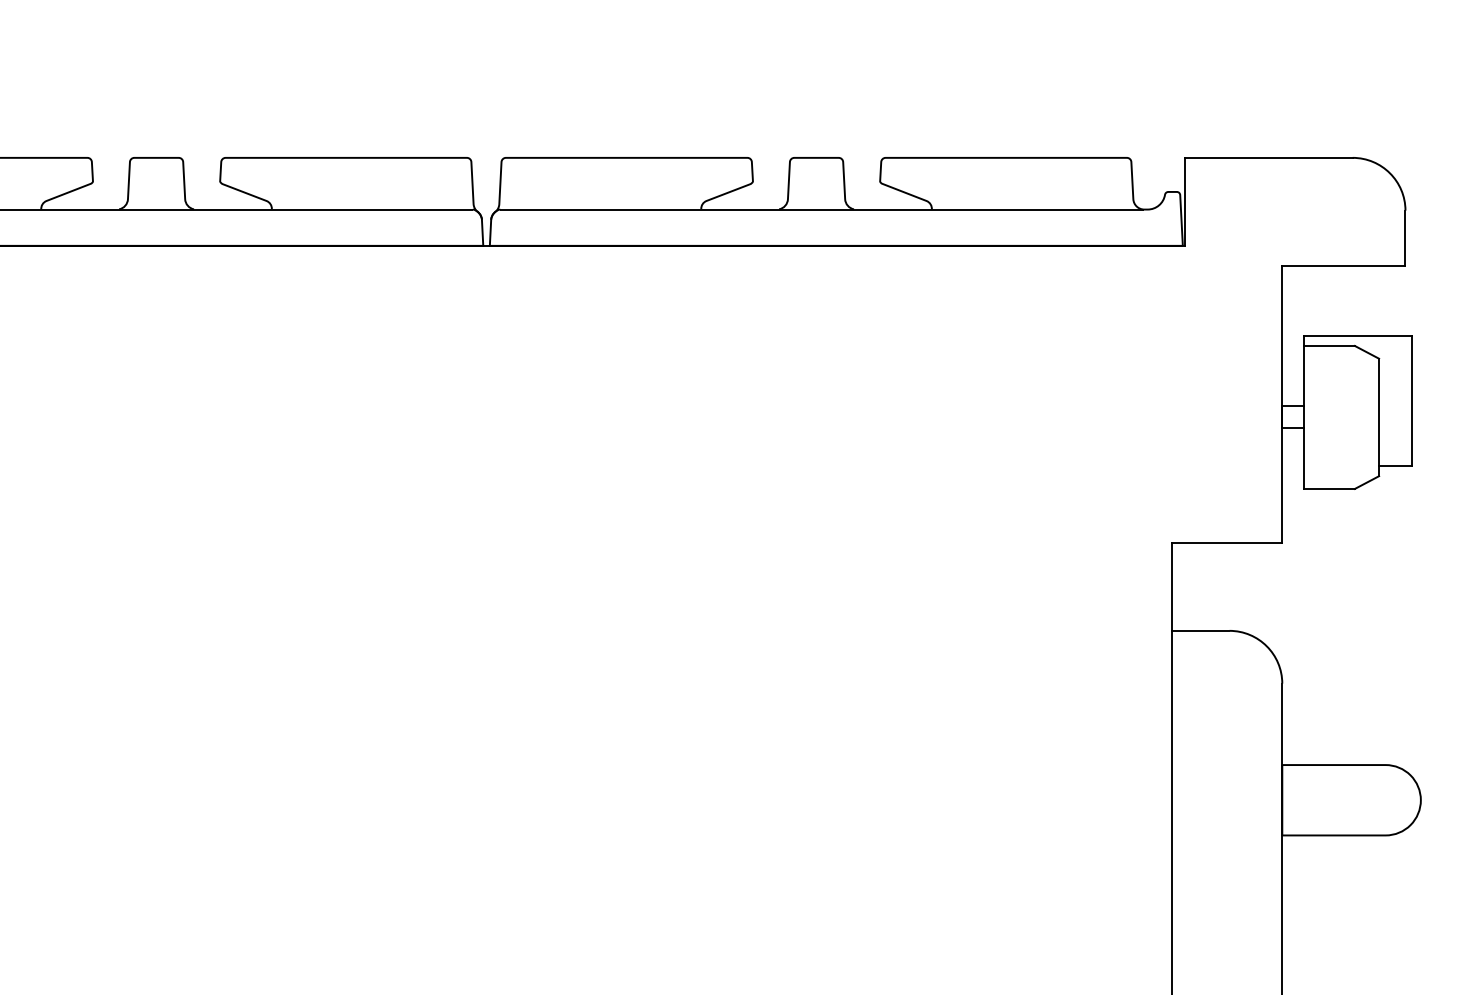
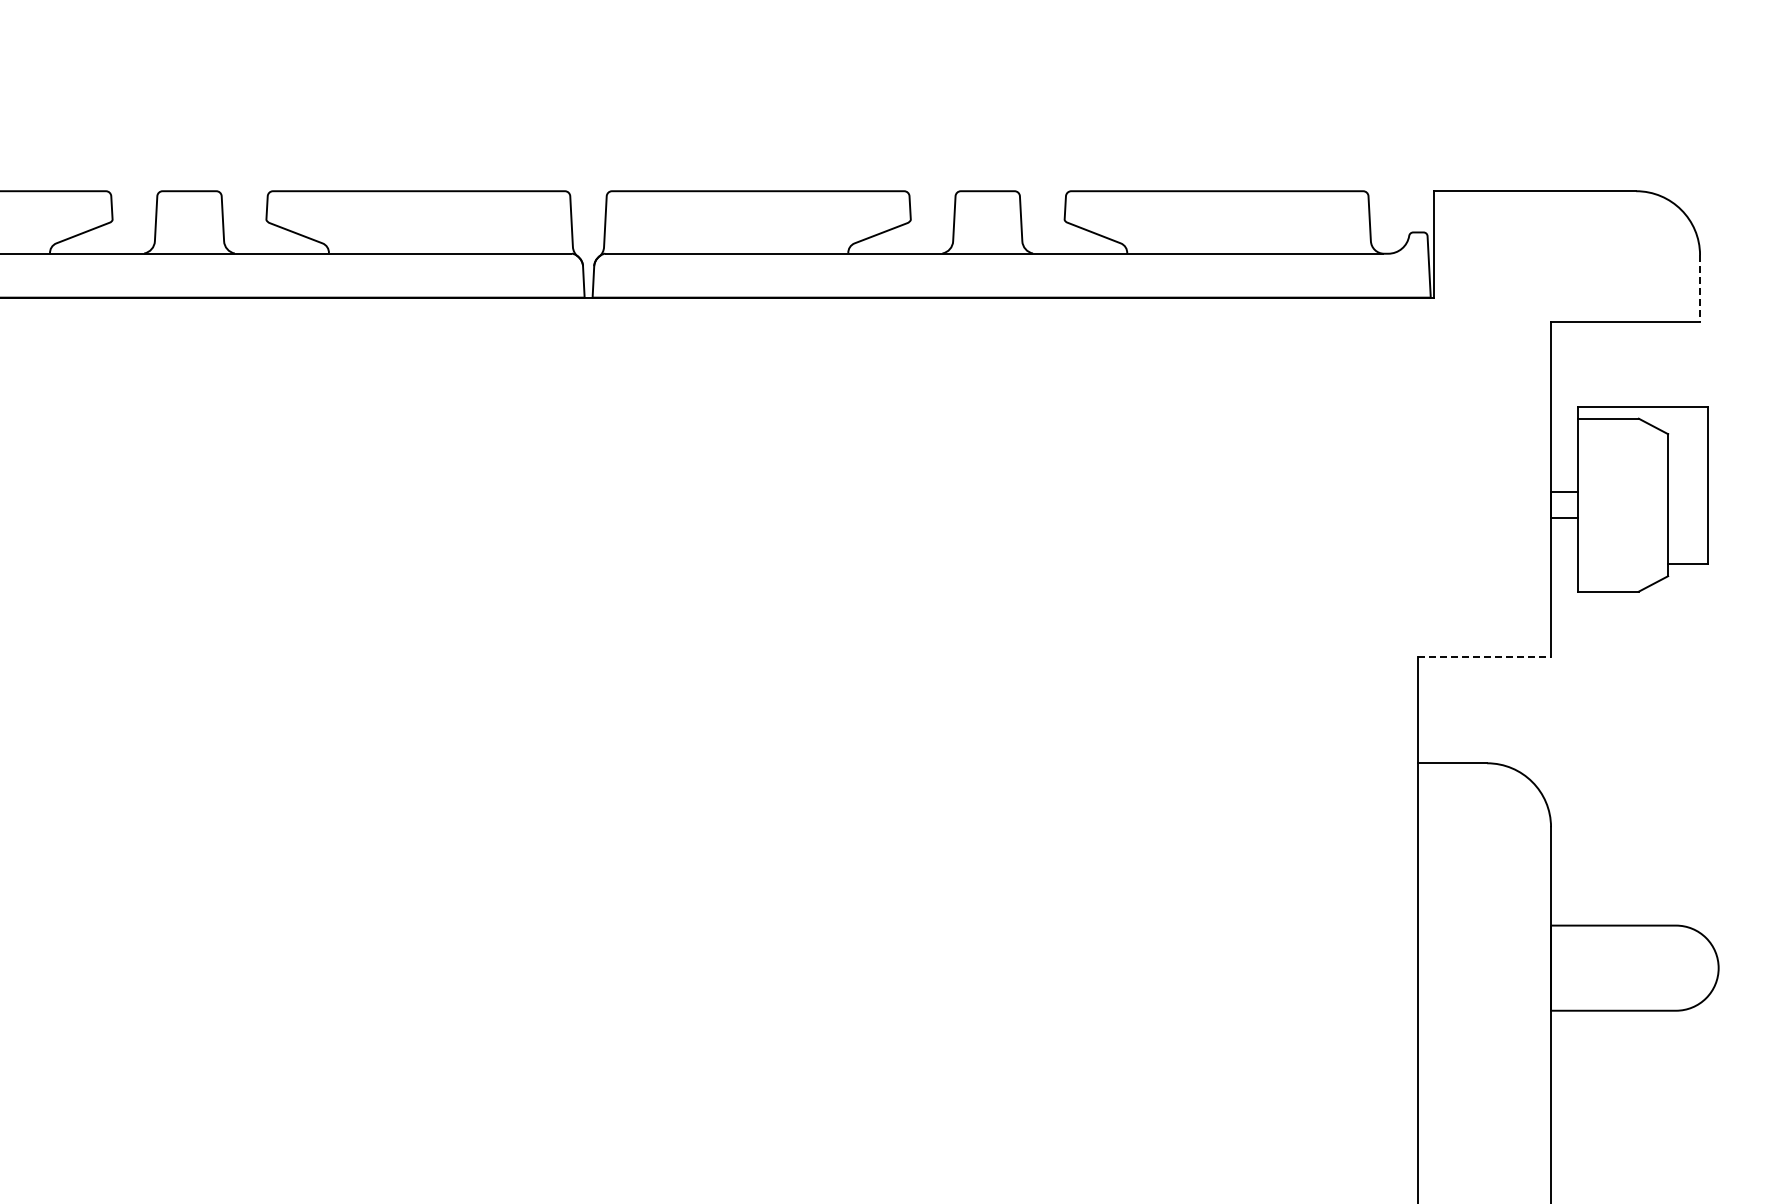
line: (1405, 238) -> (1700, 288), solid -> dashed
line: (1227, 542) -> (1484, 656), solid -> dashed

